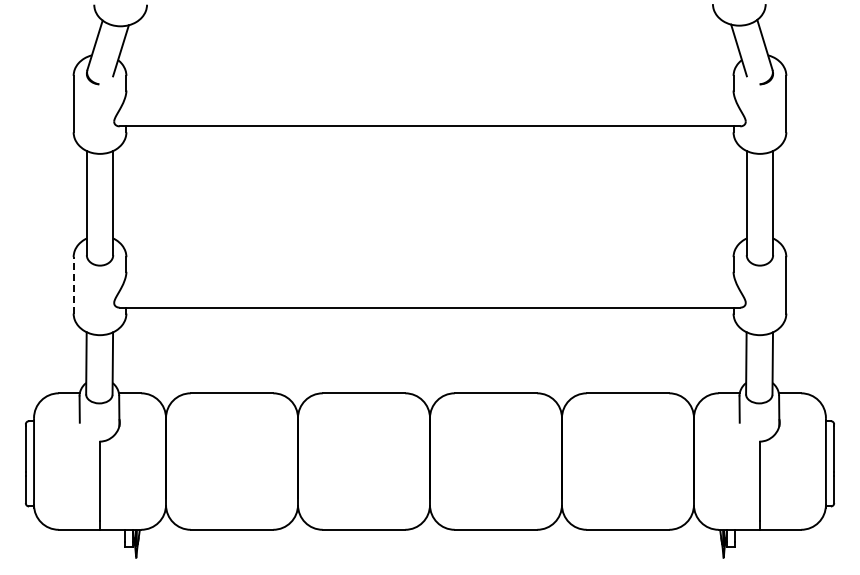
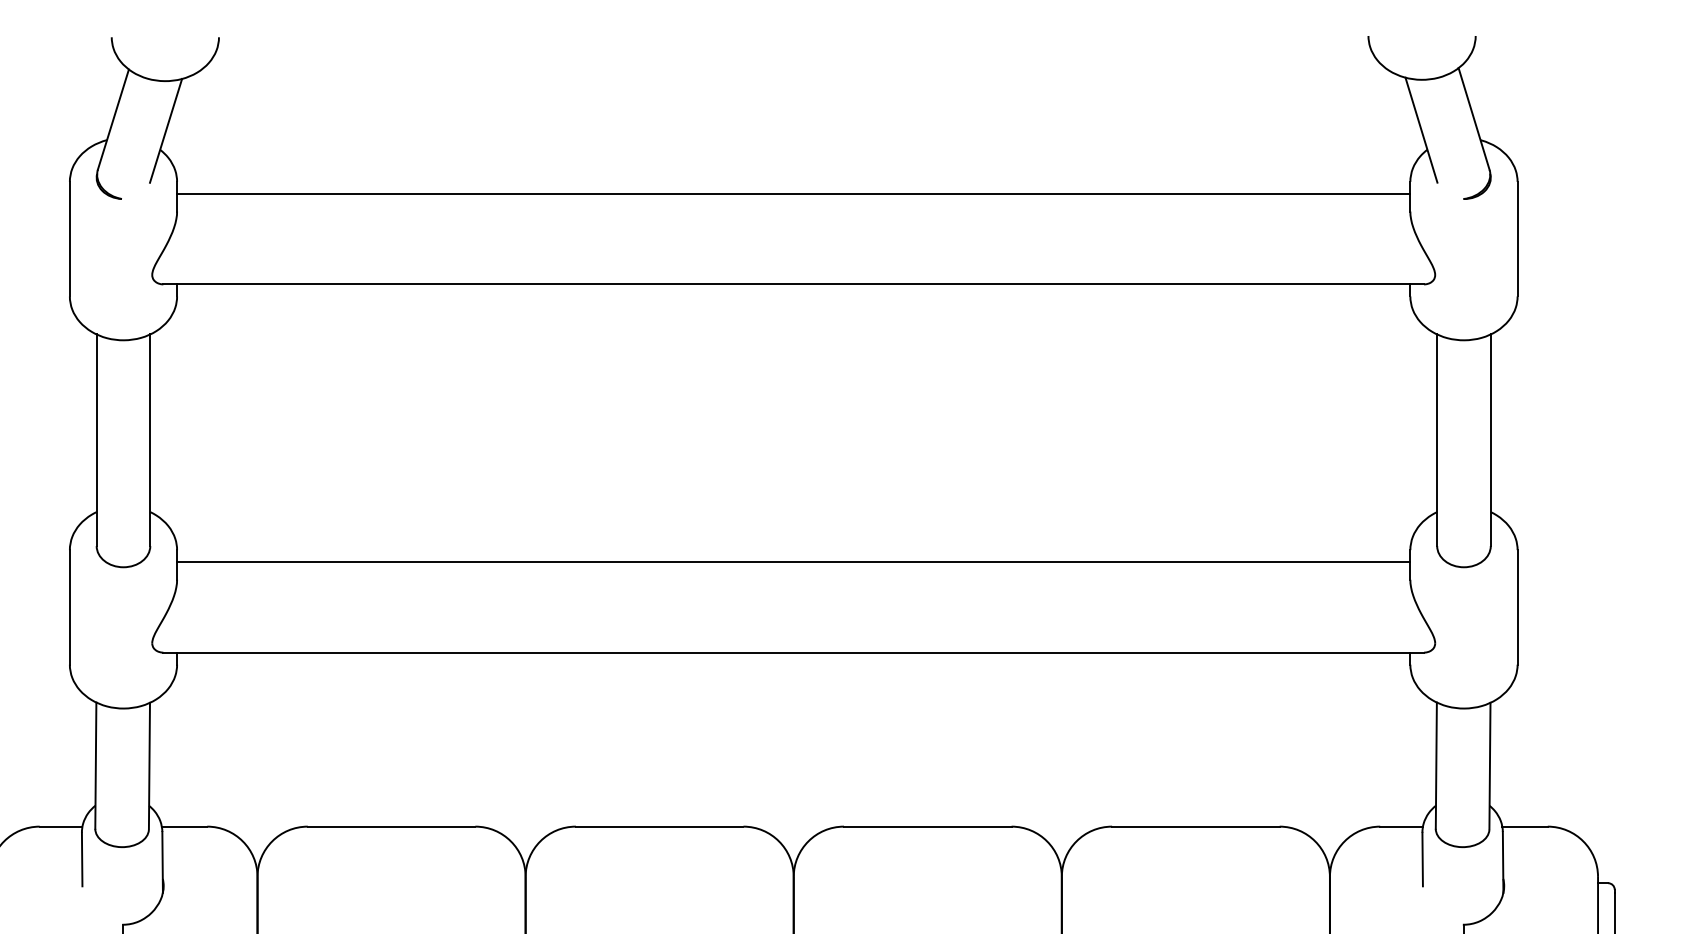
line: (429, 81) -> (792, 193), added
line: (429, 263) -> (792, 562), added
line: (73, 284) -> (69, 605), dashed -> solid

